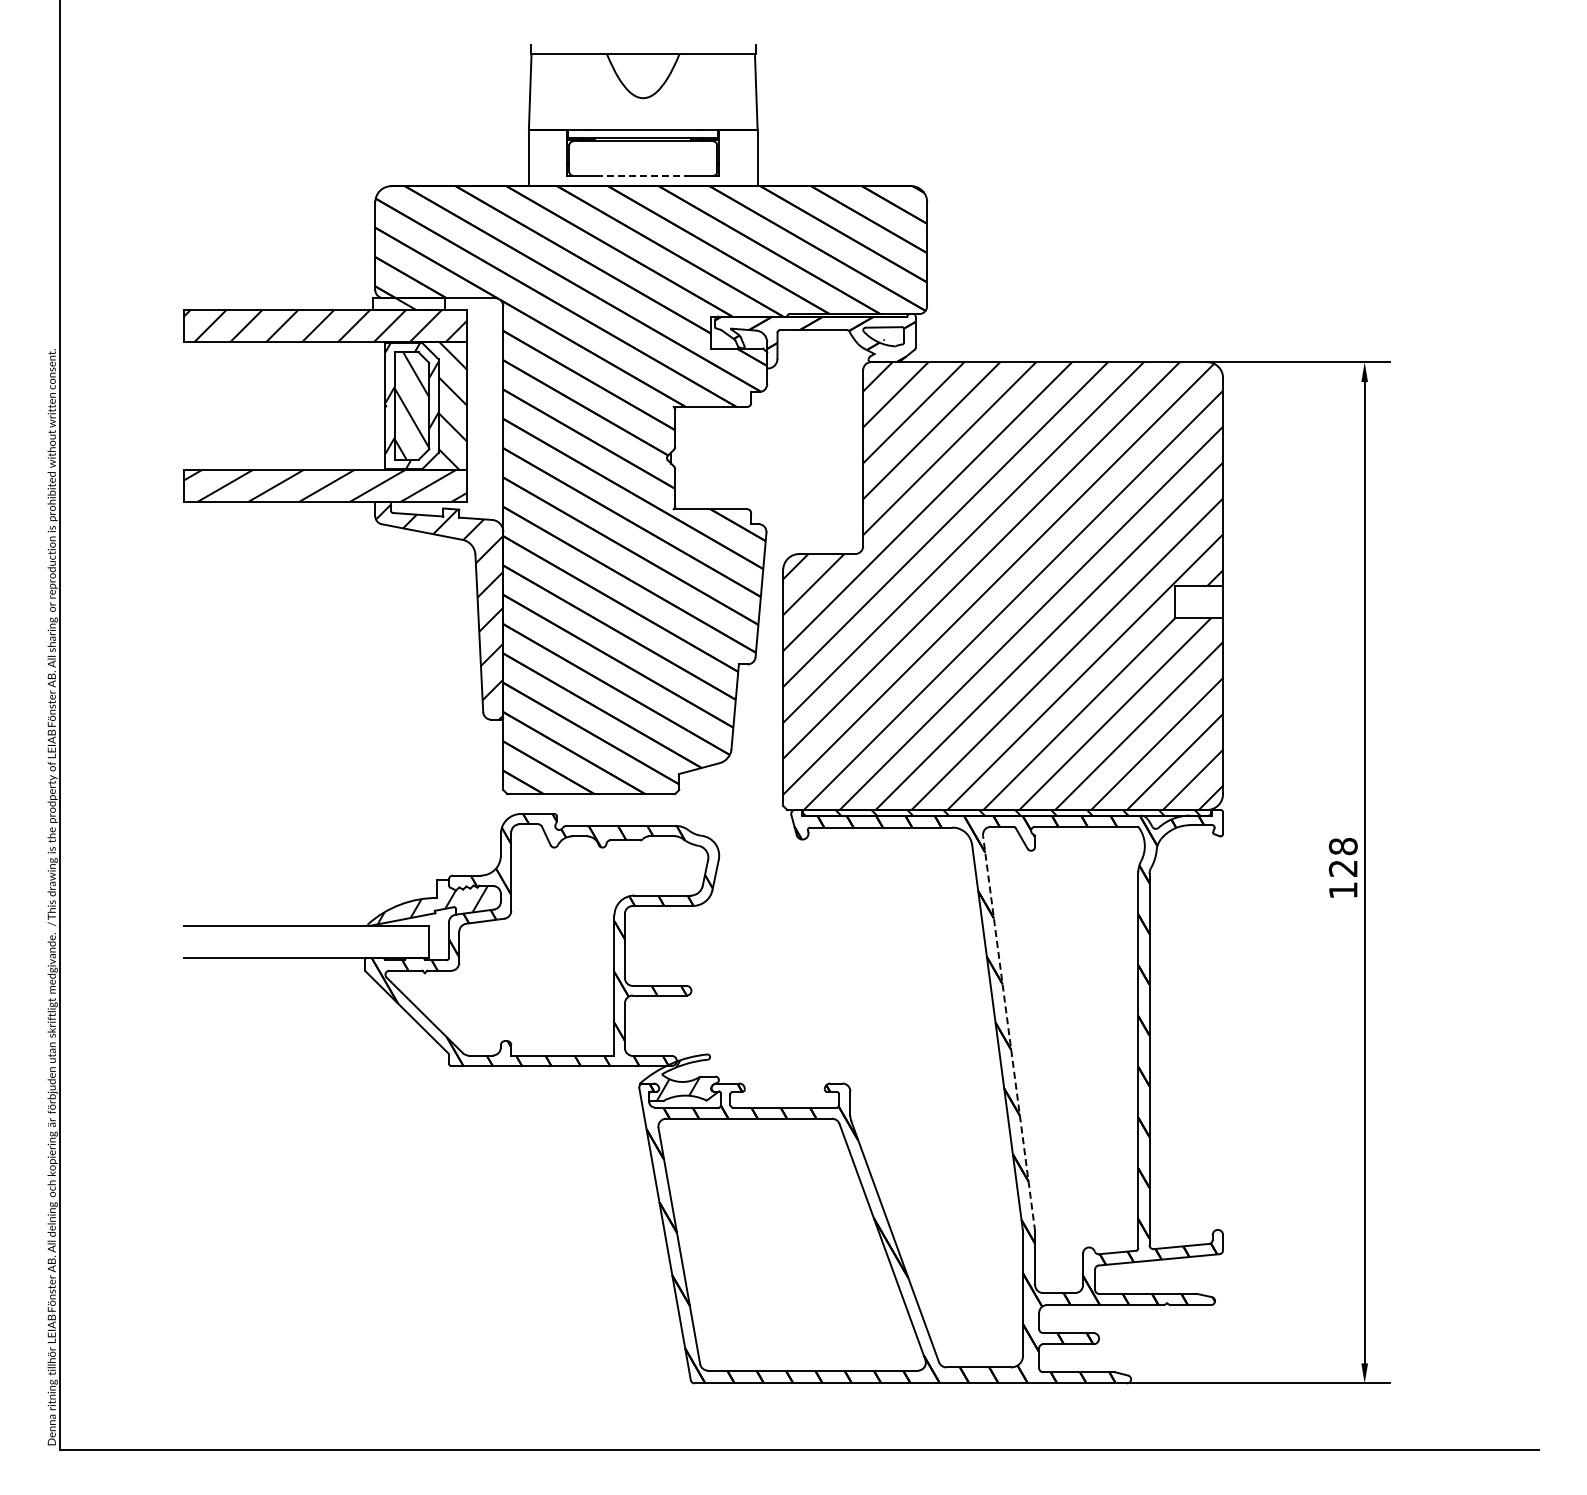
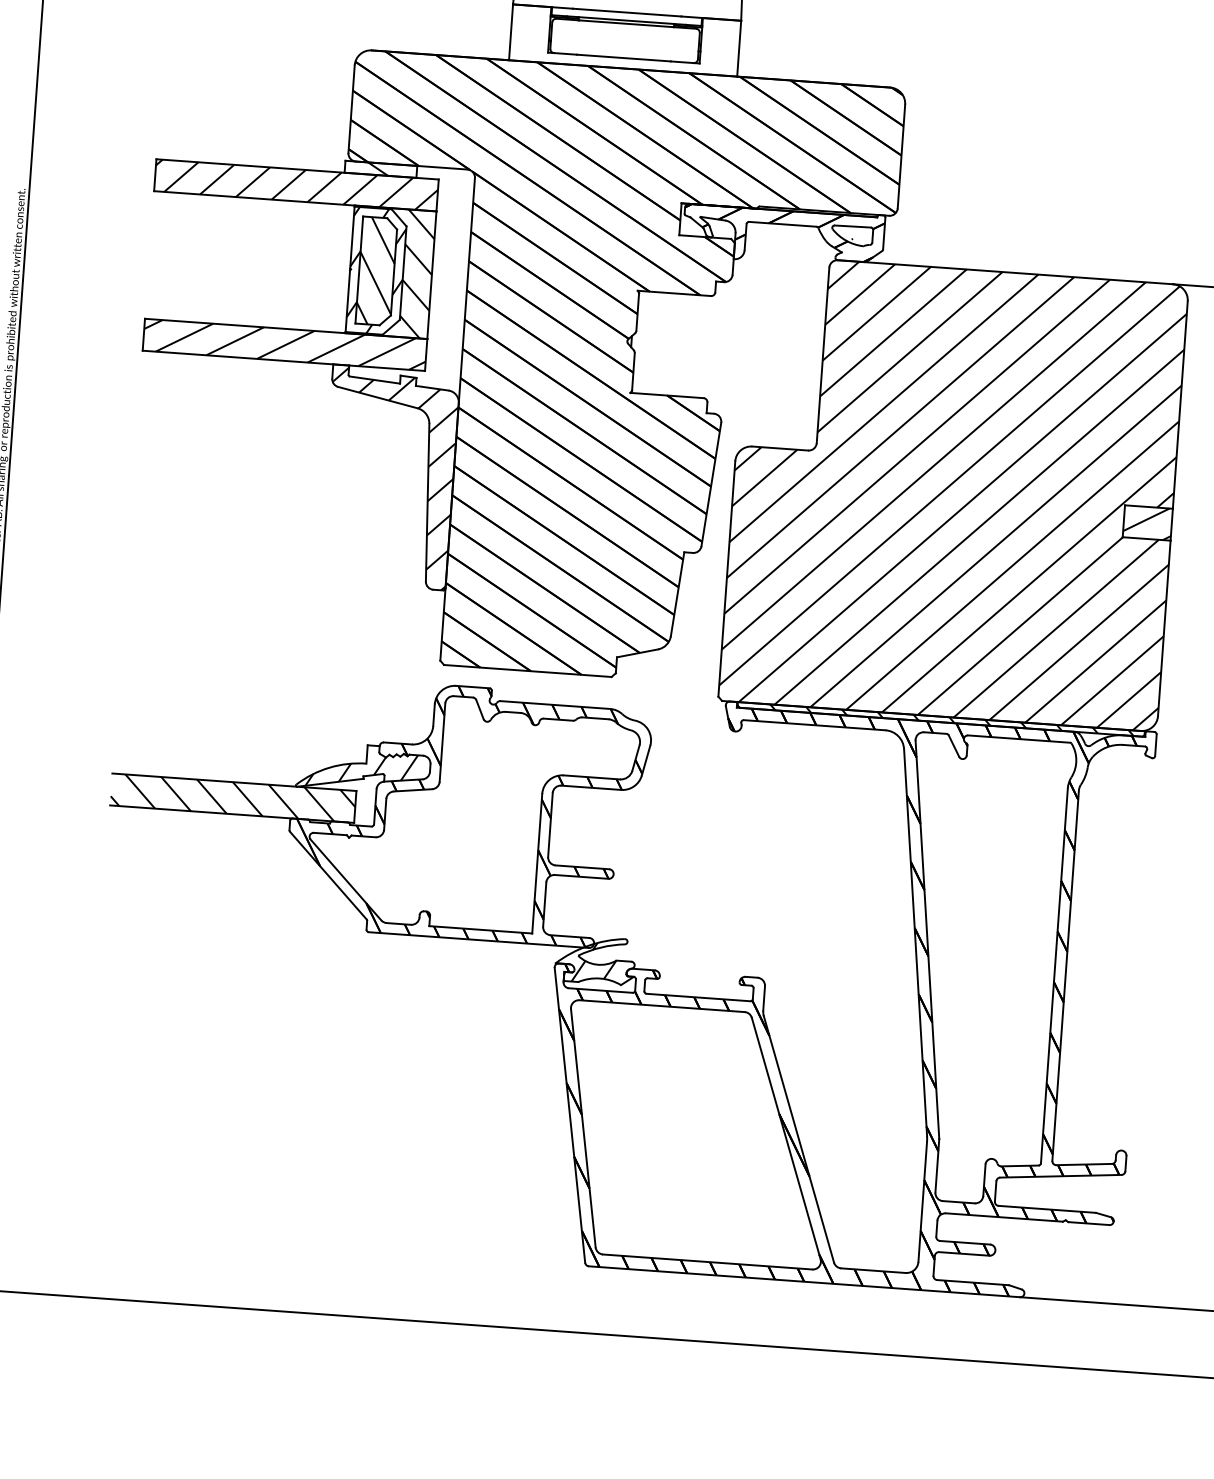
line: (643, 175) -> (624, 57), dashed -> solid
hatch: (1199, 602) -> (1148, 523), added
hatch: (306, 941) -> (233, 797), added
line: (1009, 1033) -> (927, 939), dashed -> solid

